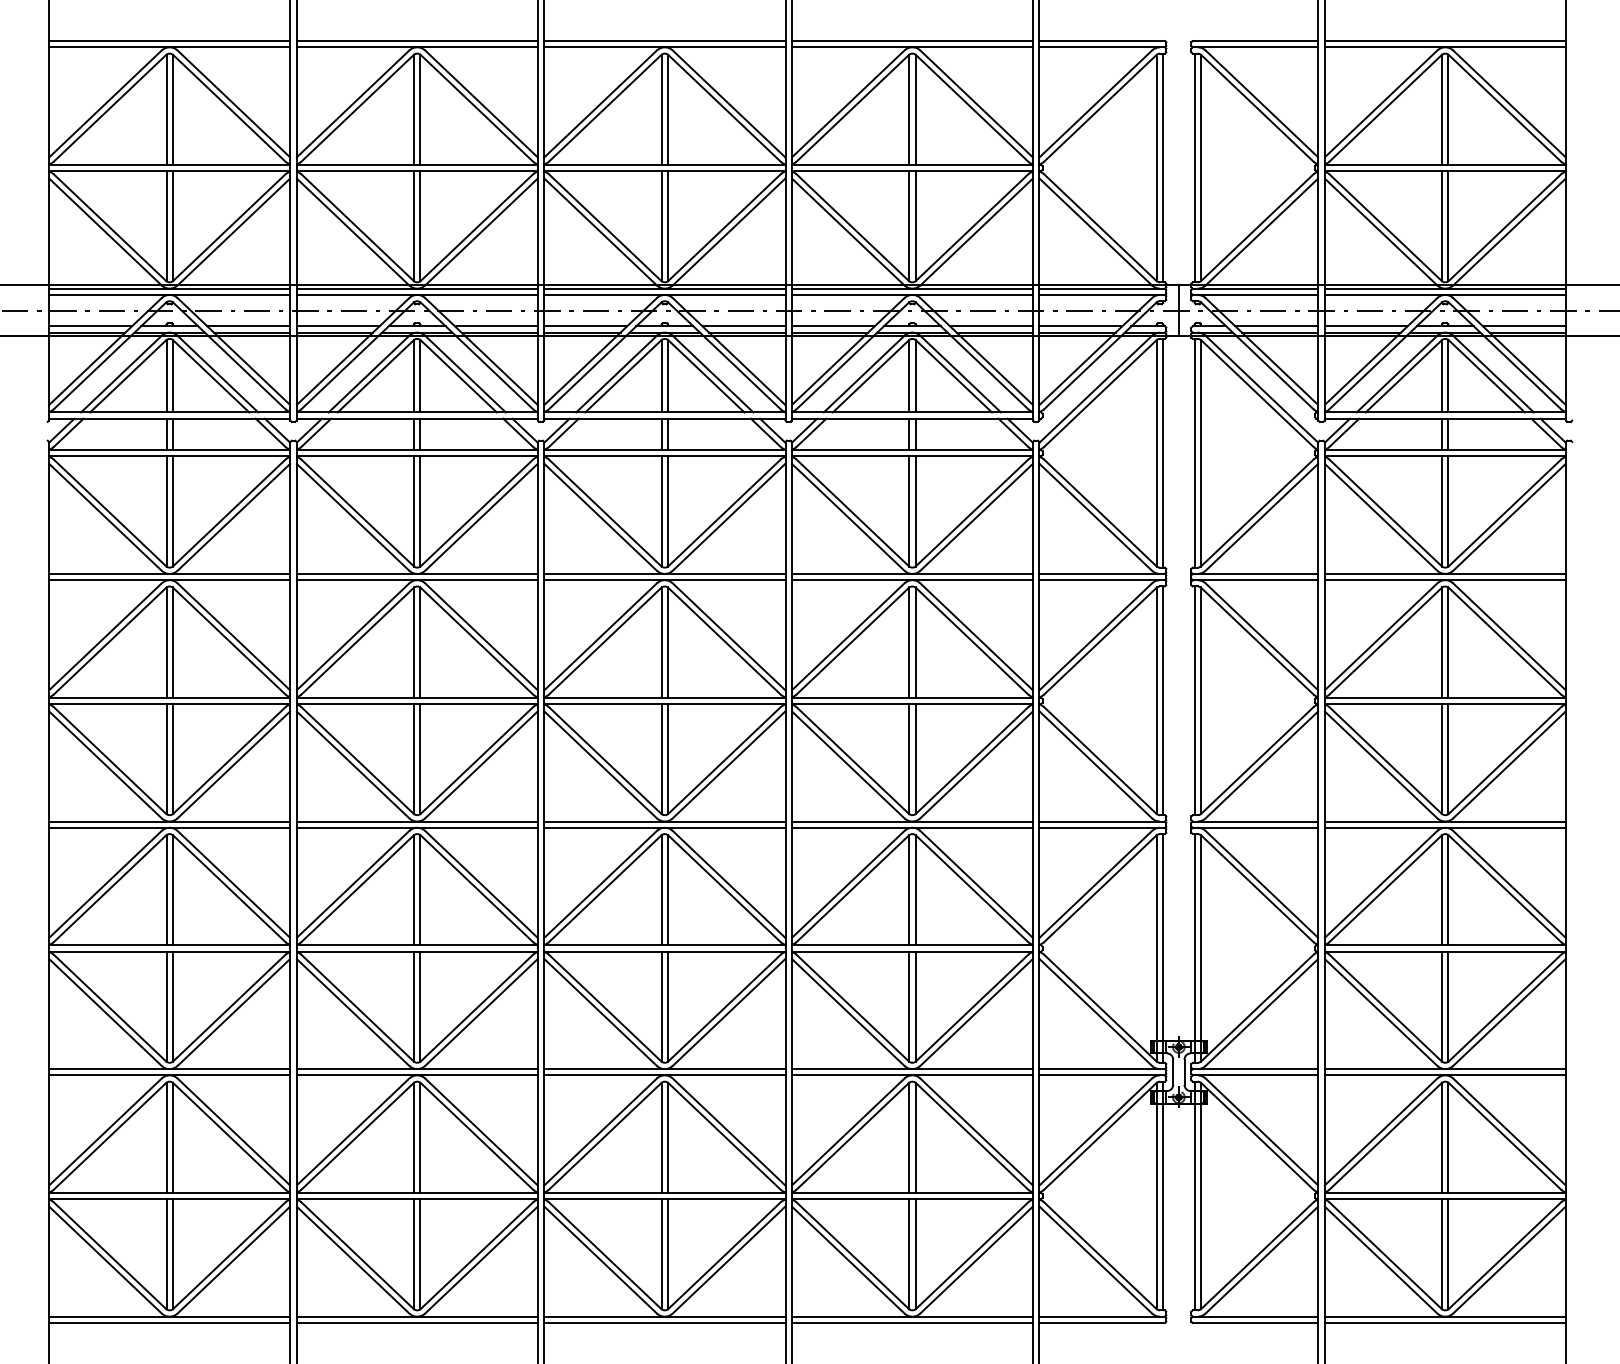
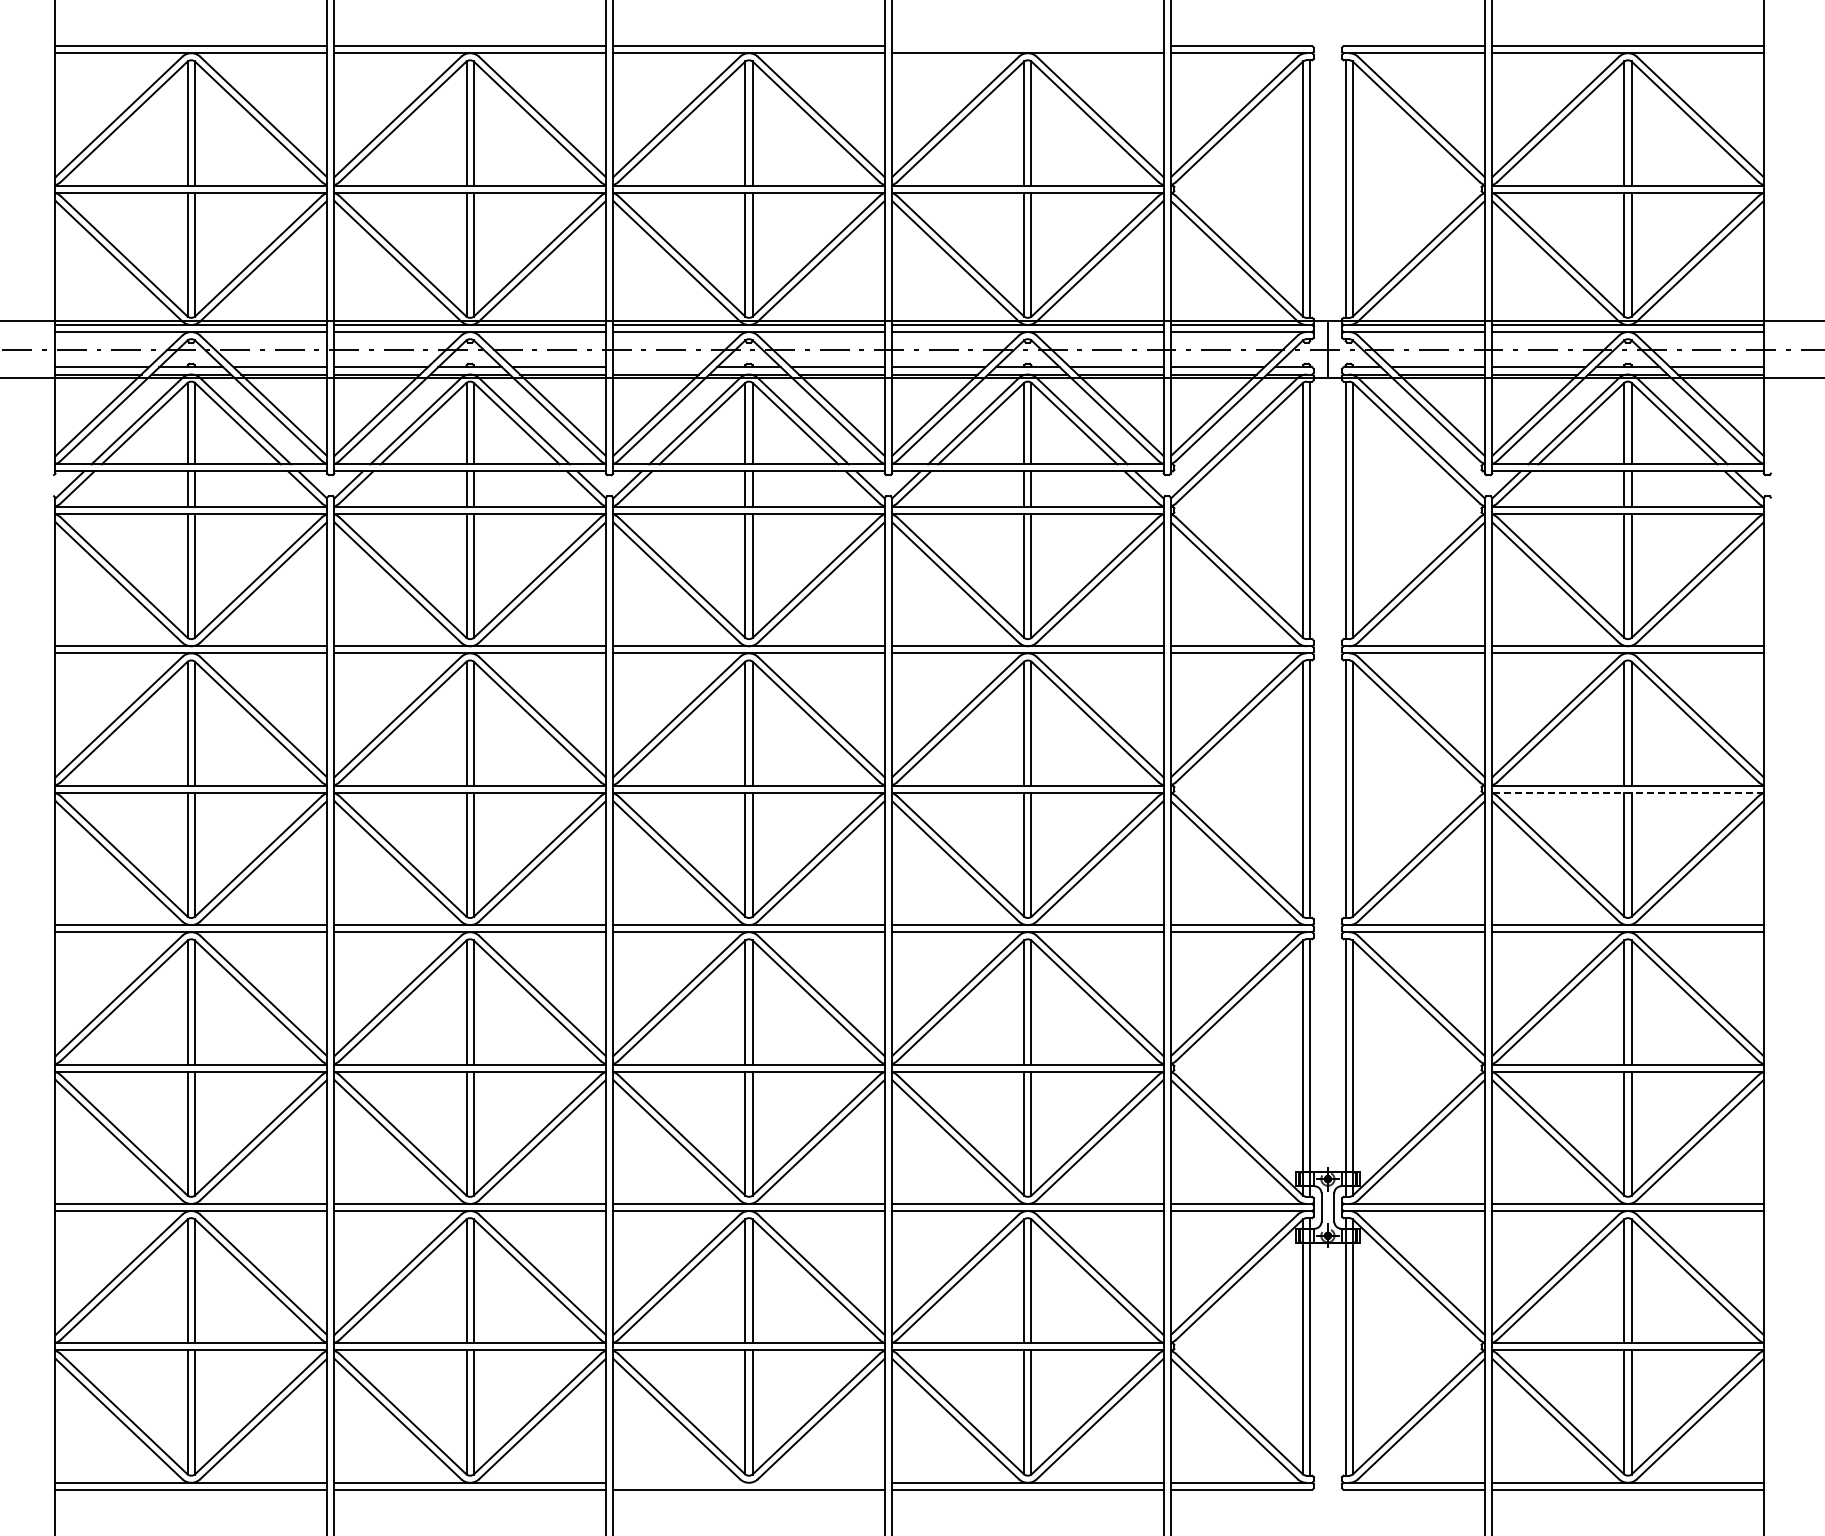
line: (912, 41) -> (1027, 46), removed
line: (585, 326) -> (659, 367), removed
line: (1445, 703) -> (1628, 792), solid -> dashed
line: (664, 1316) -> (748, 1482), removed

